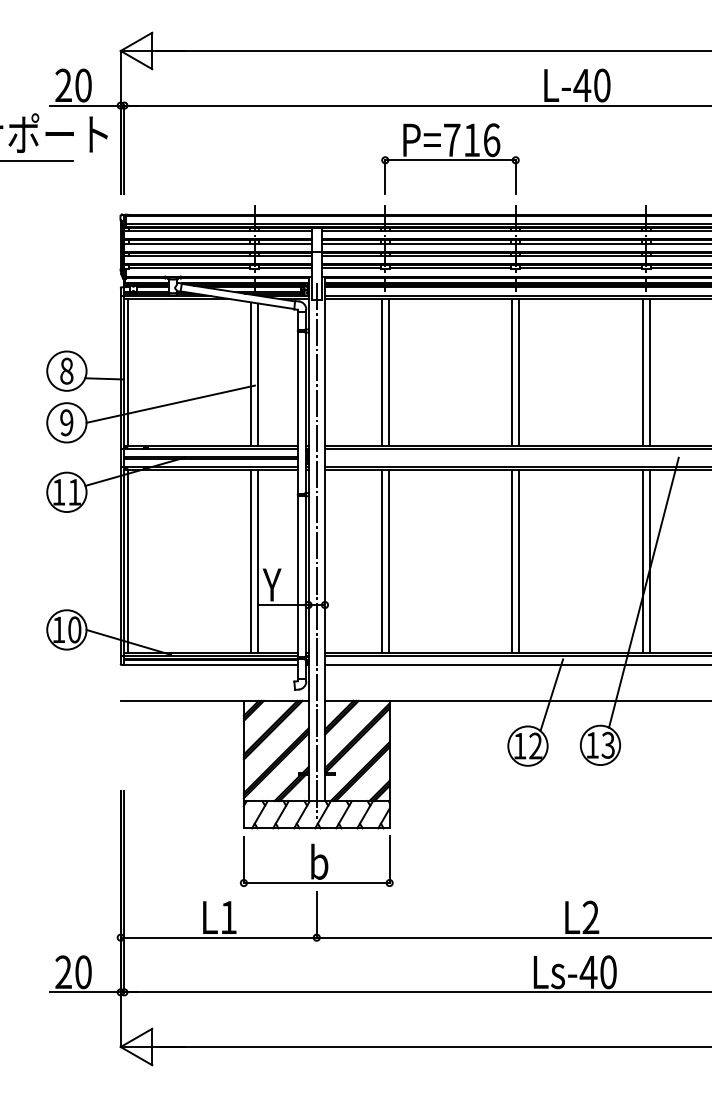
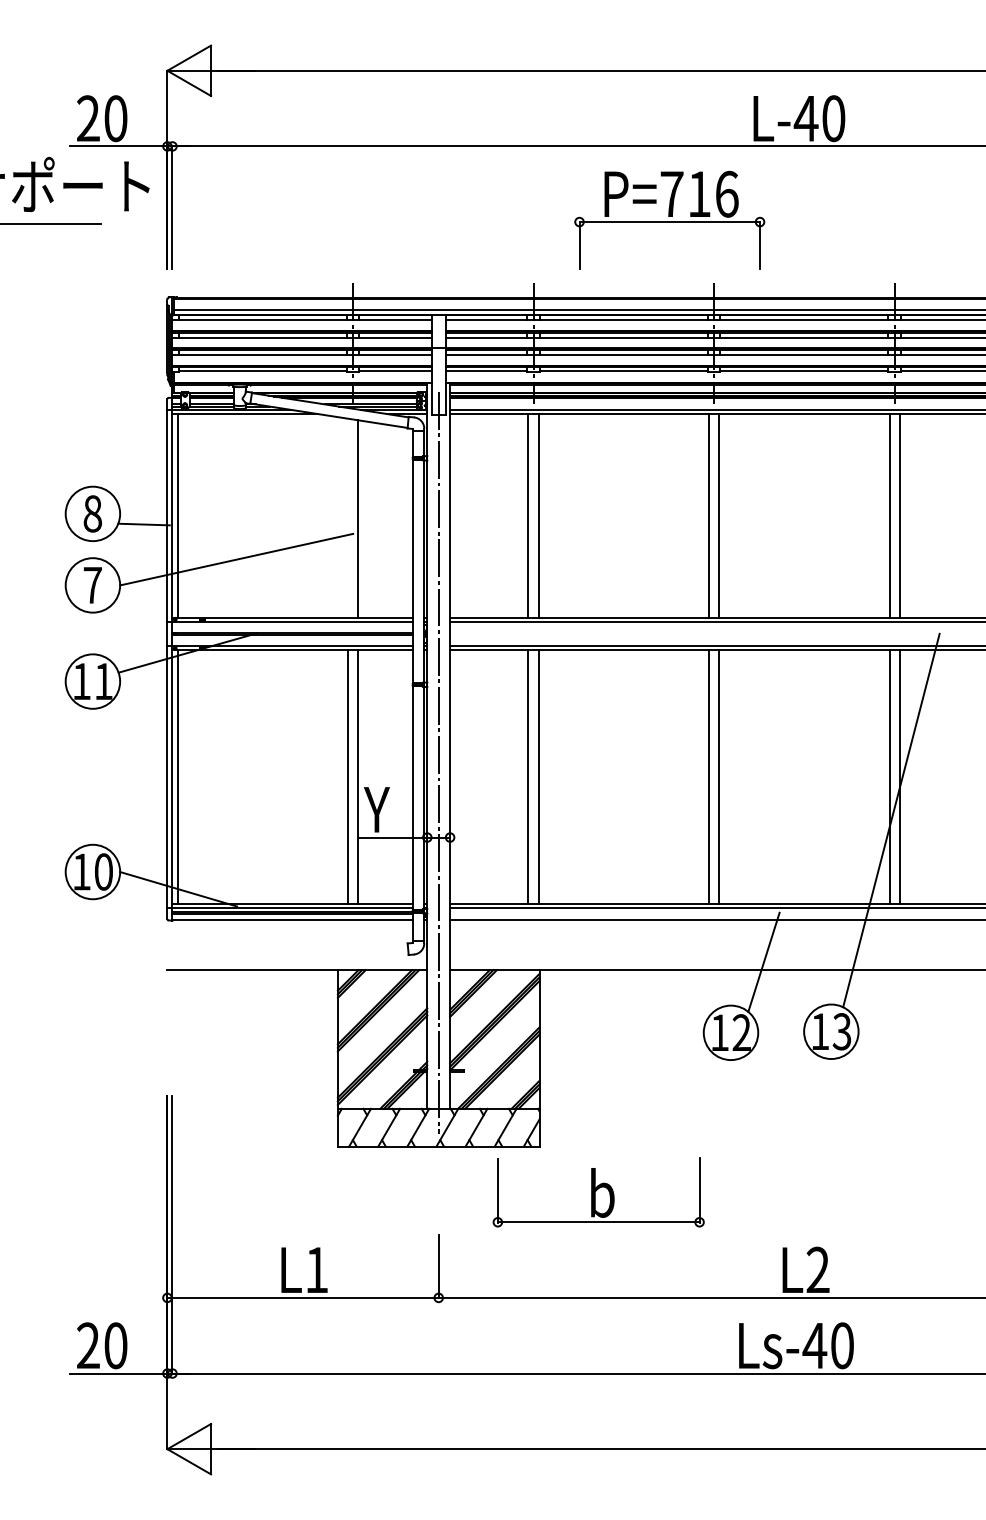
part: (450, 158) -> (669, 219), moved
line: (250, 373) -> (347, 517), removed
text: (66, 422) -> (92, 585), 9 -> 7
part: (316, 861) -> (598, 1192), moved

